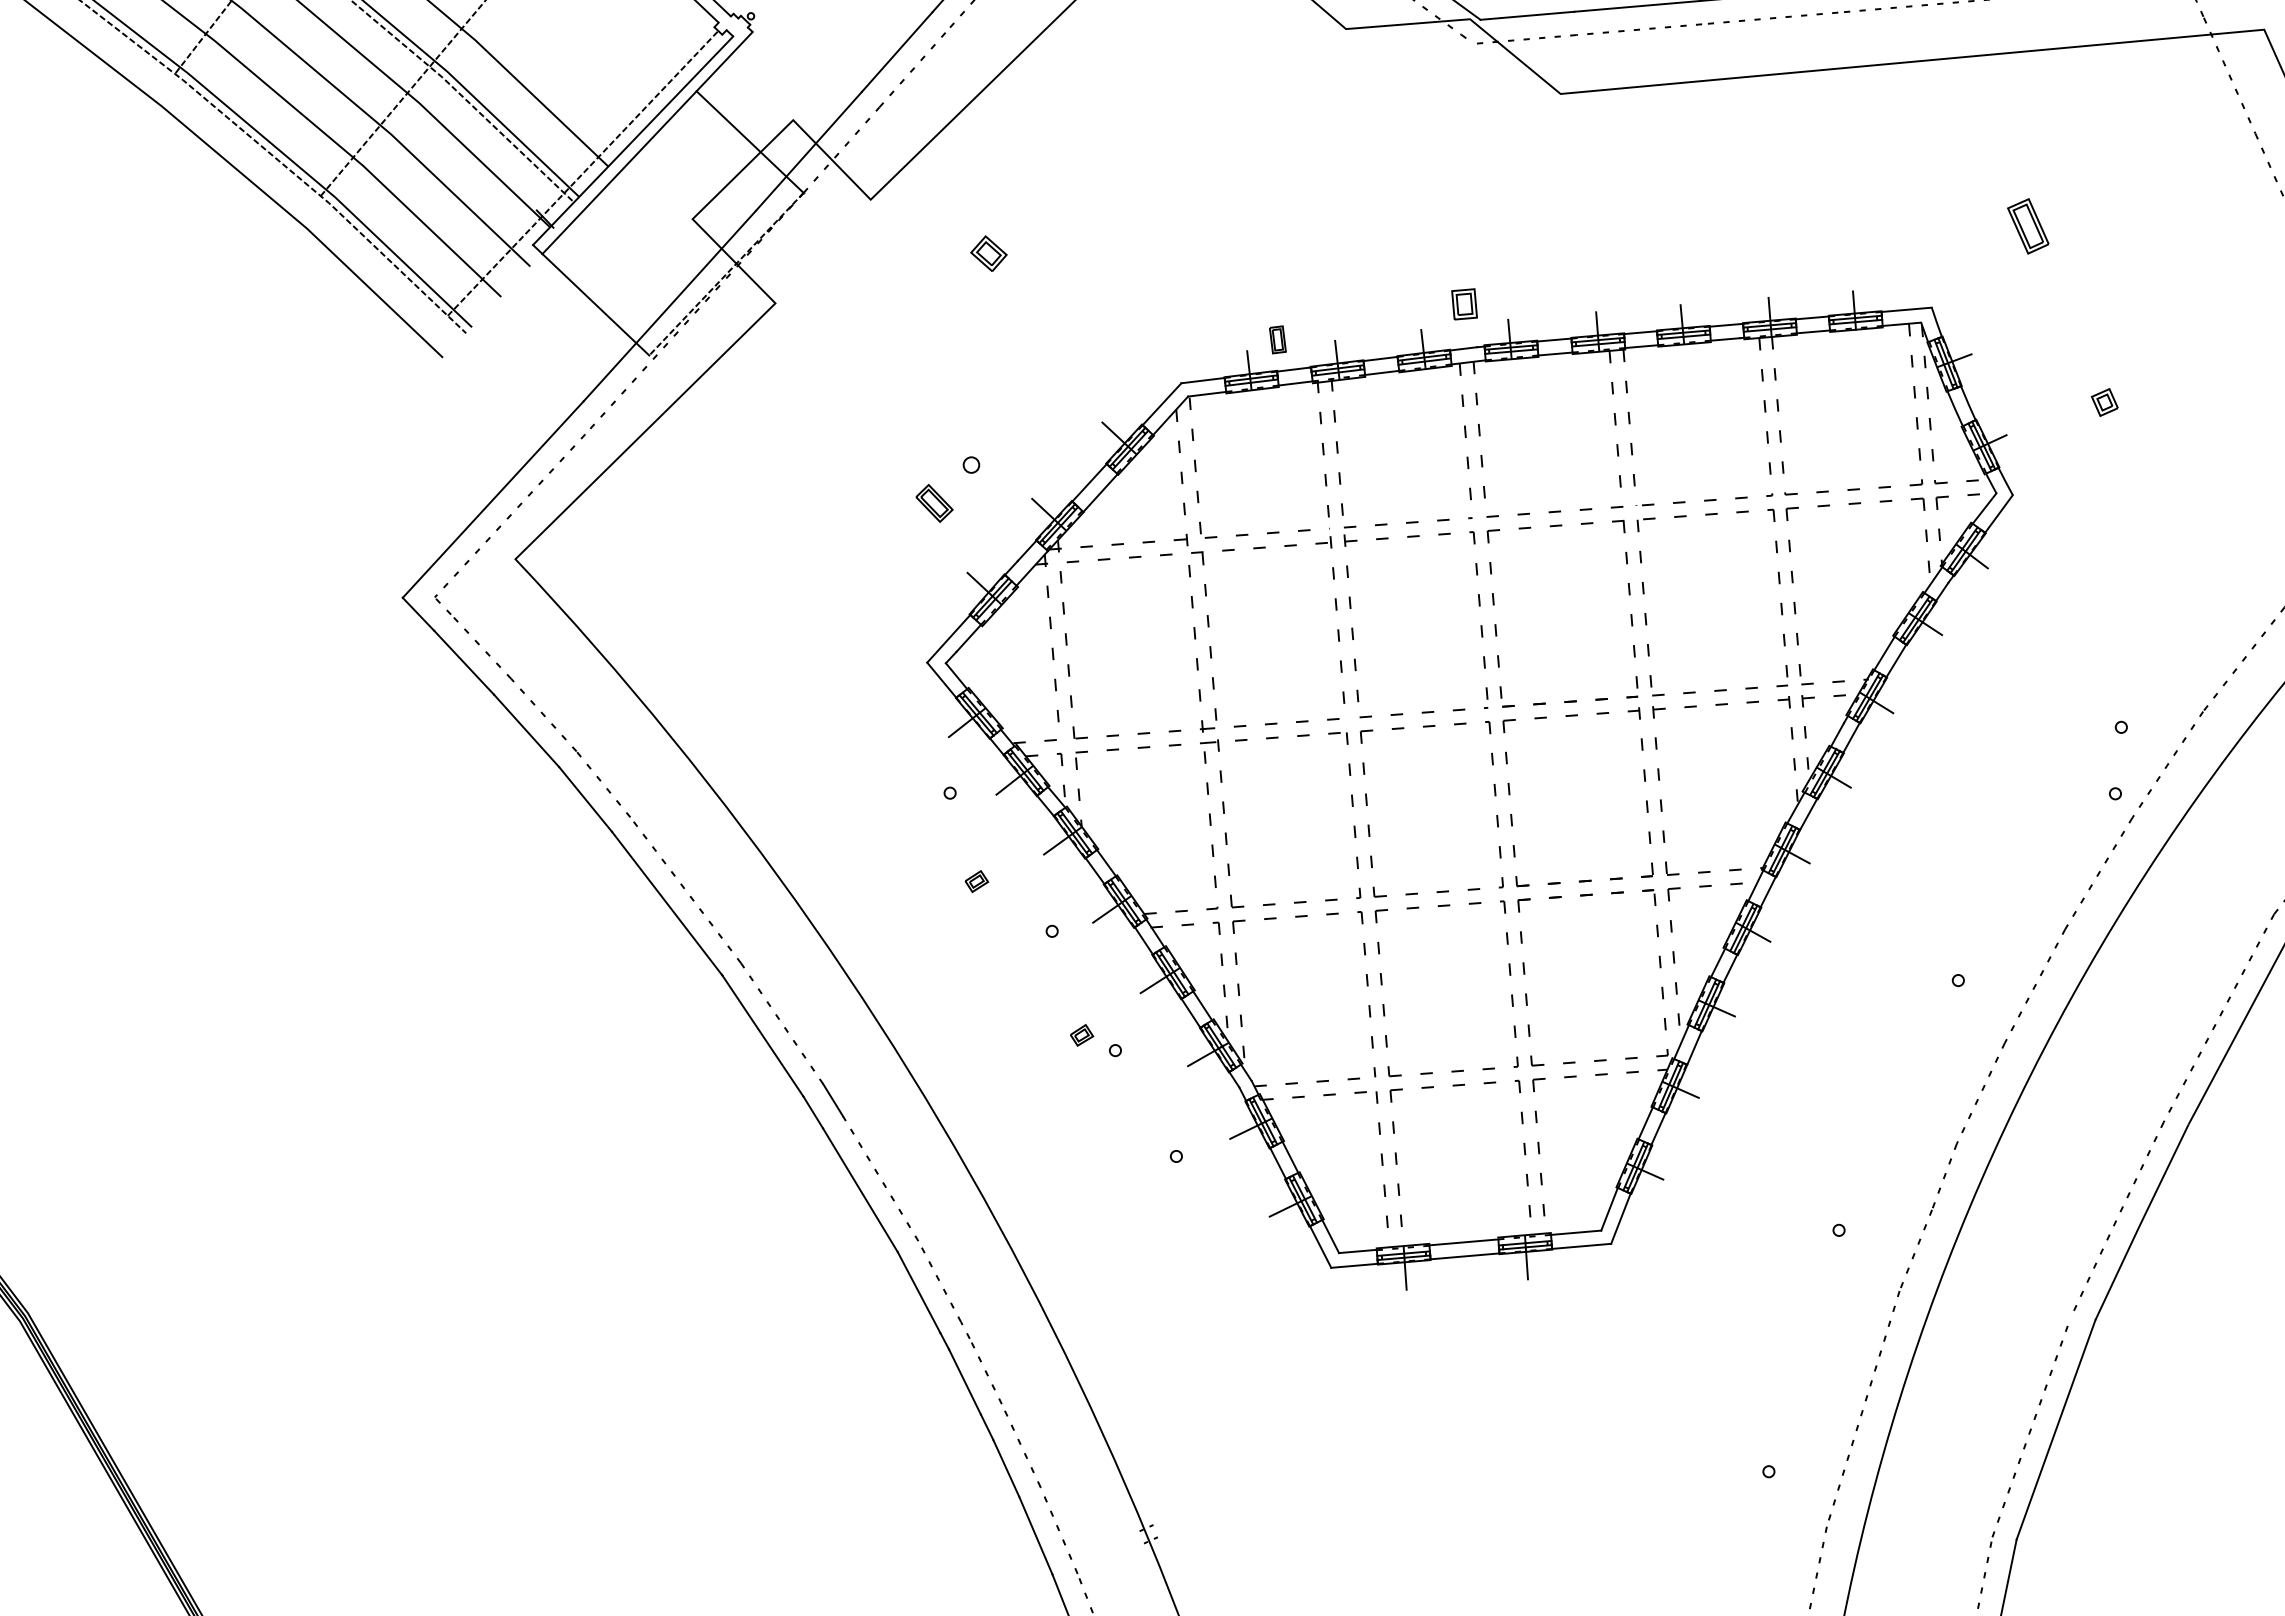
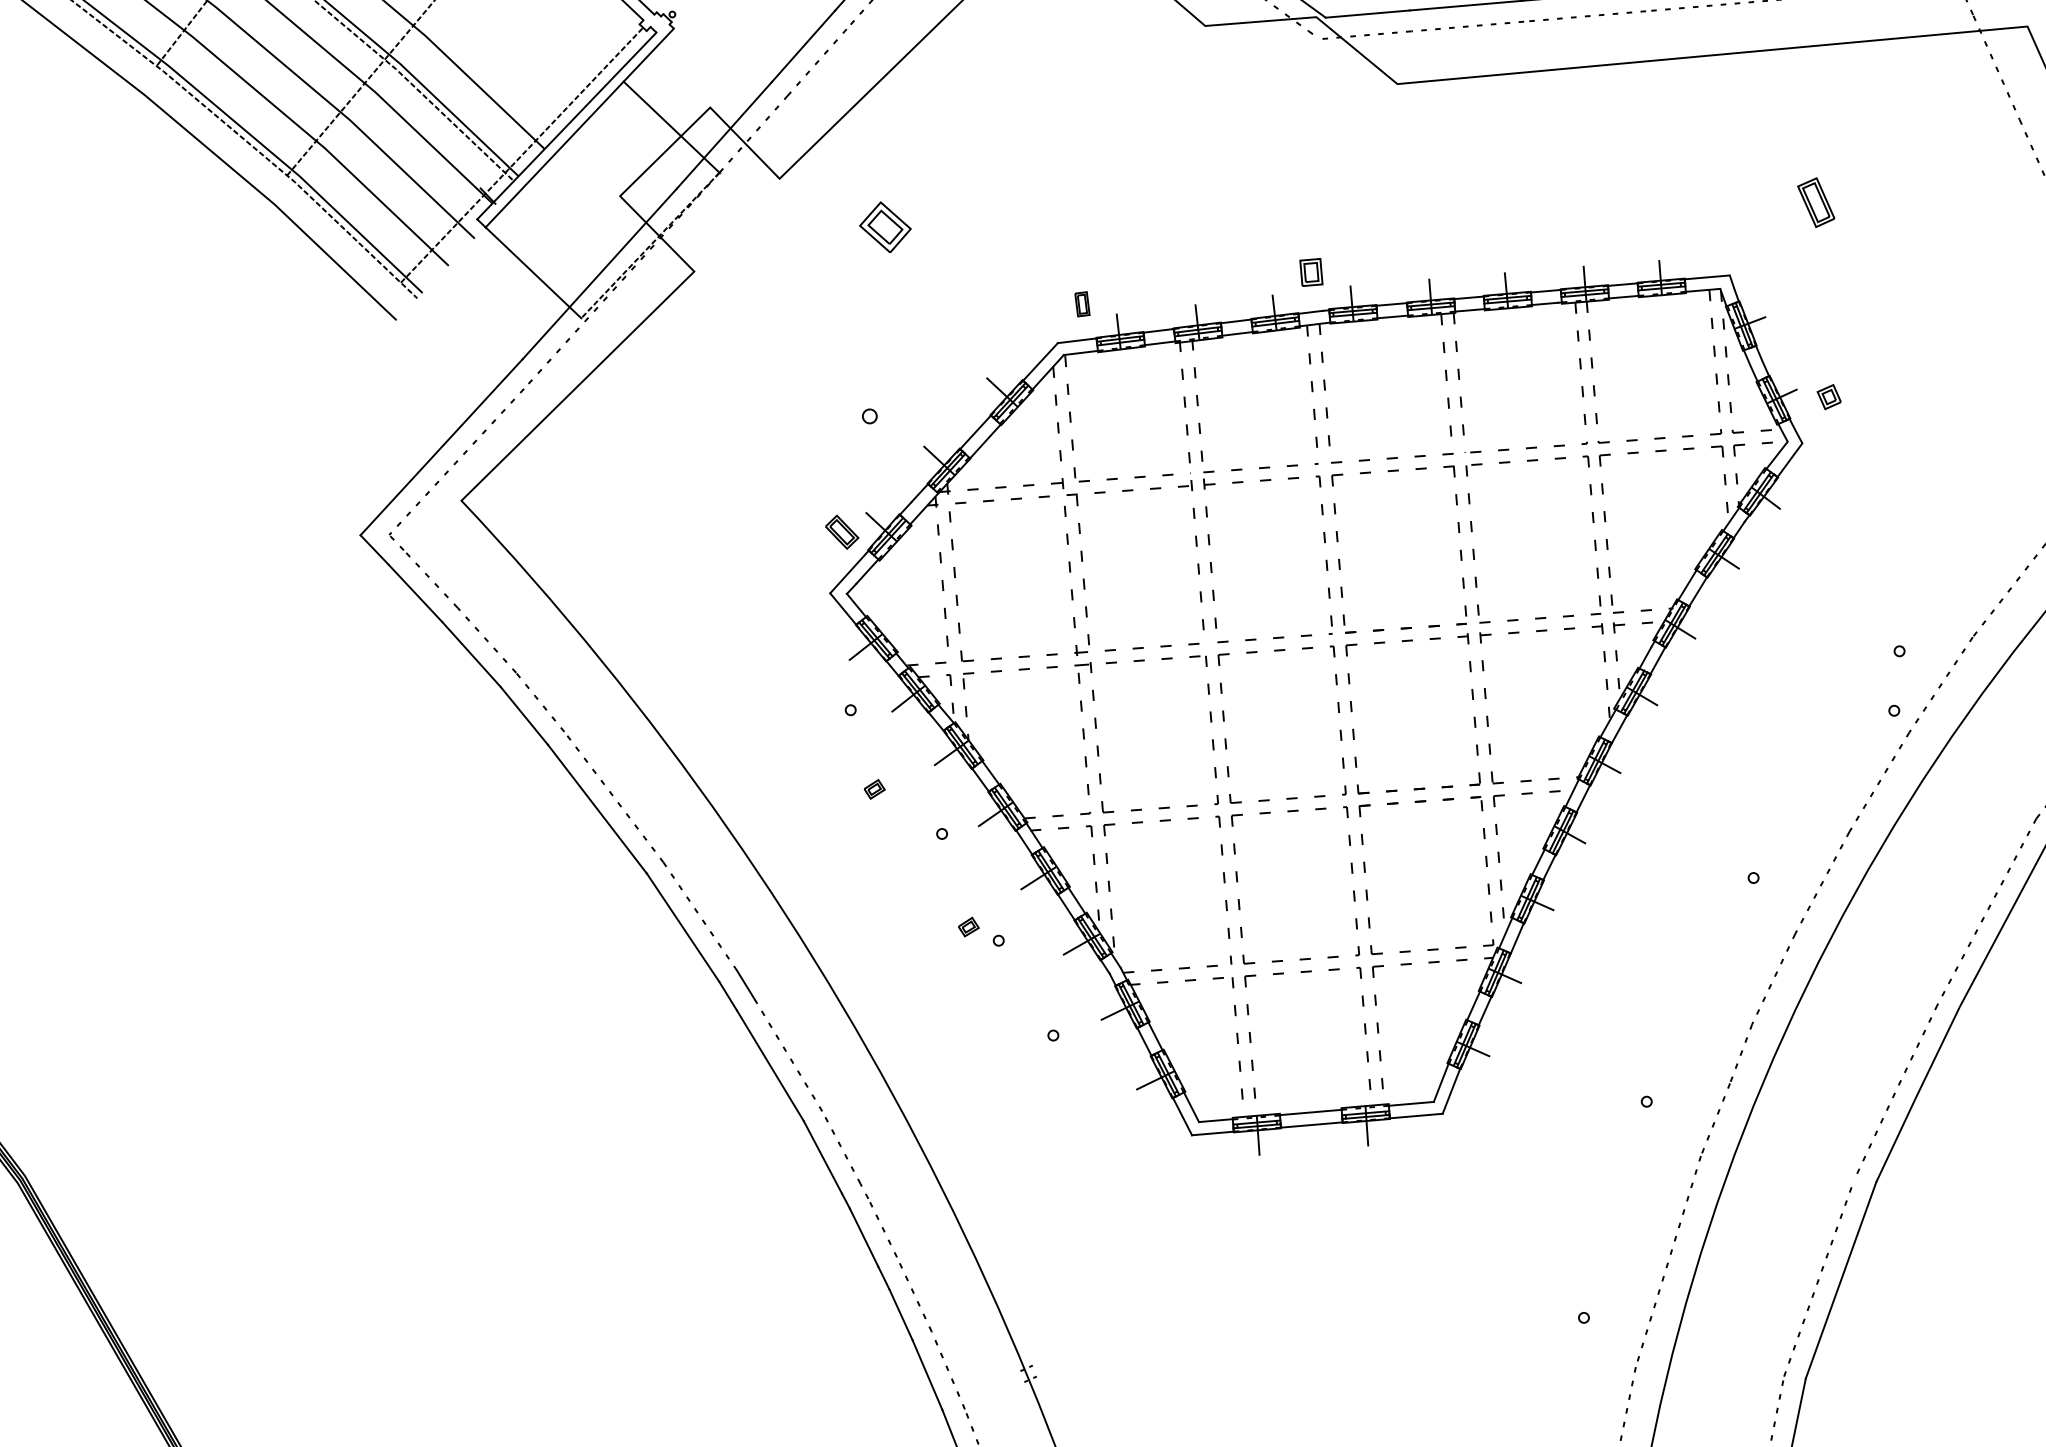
part: (988, 253) -> (885, 226), size x1.6
part: (1277, 339) -> (1082, 303), moved
part: (2104, 402) -> (1828, 397), moved
part: (934, 502) -> (842, 531), moved

